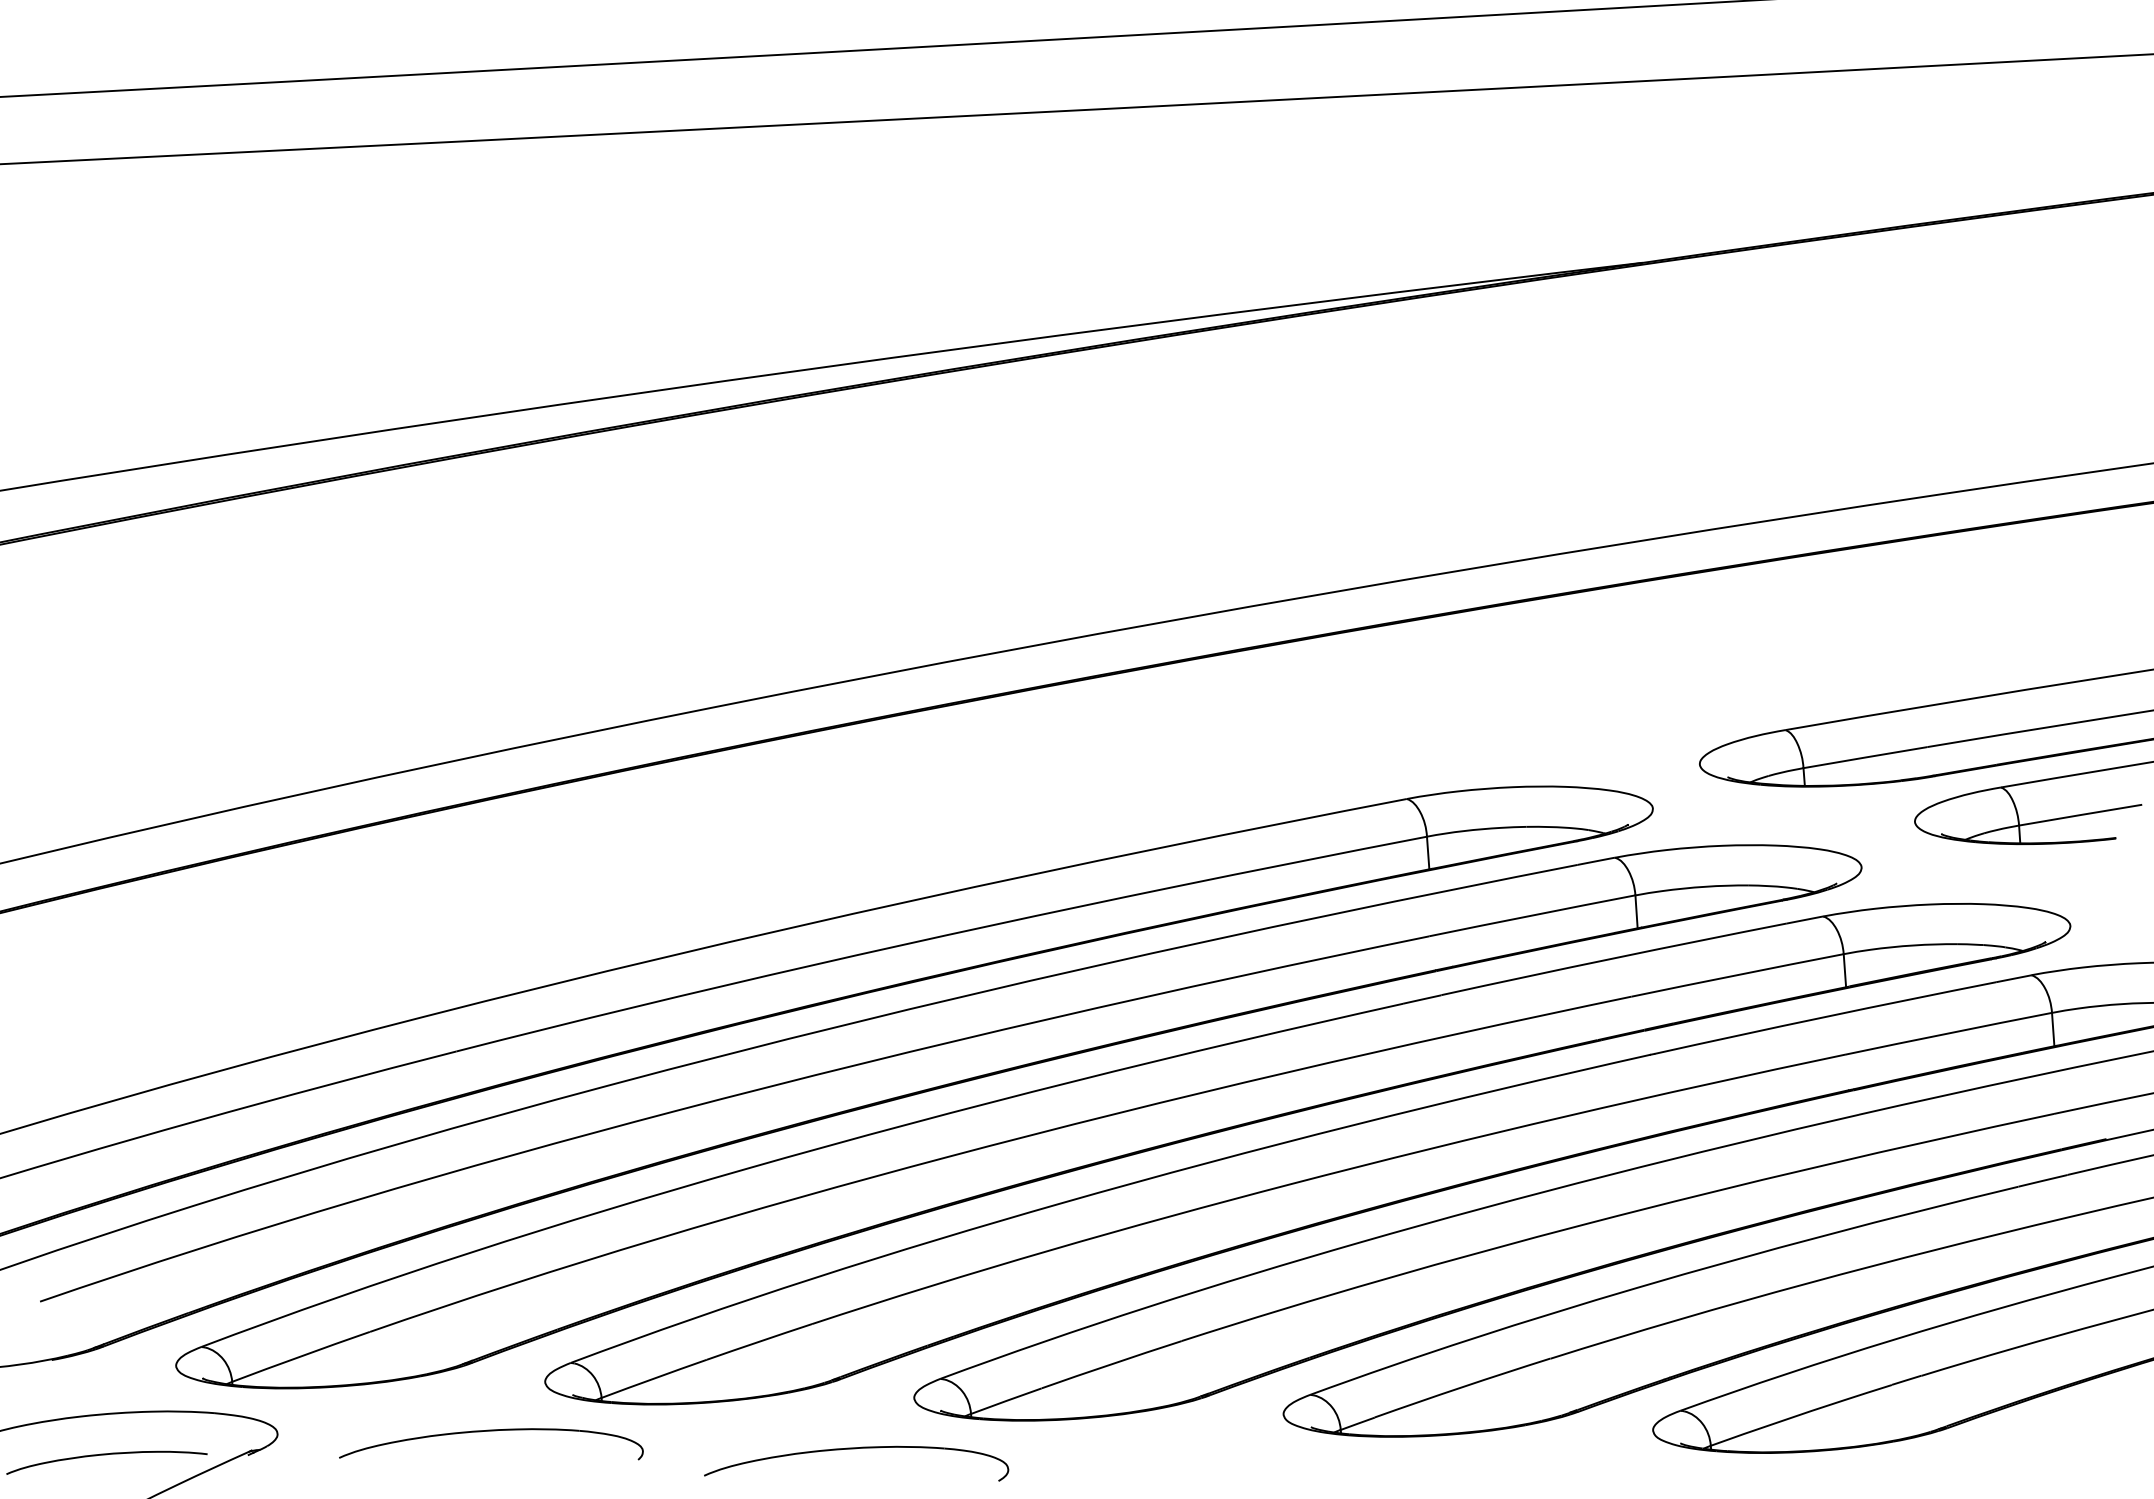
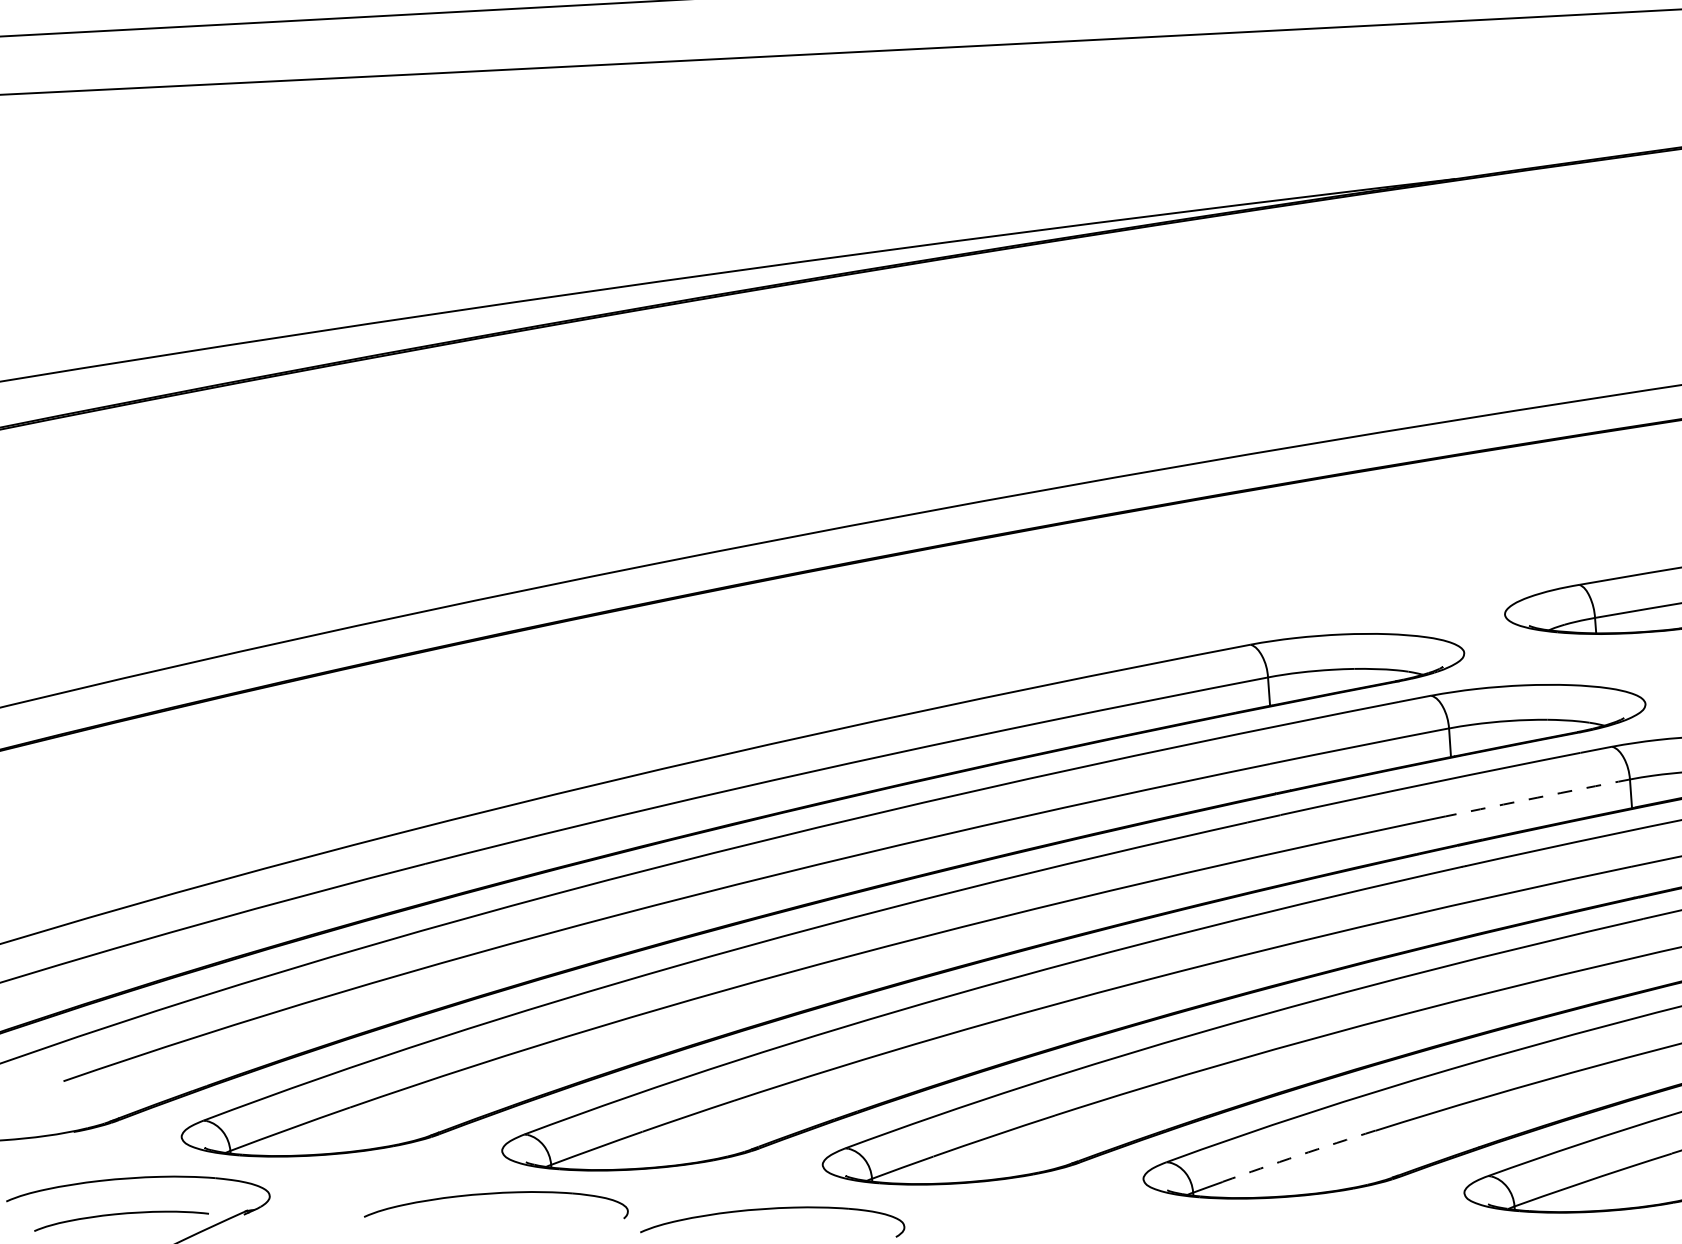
arc: (1737, 975) -> (1537, 798), solid -> dashed
arc: (1462, 1387) -> (1298, 1155), solid -> dashed
part: (491, 1431) -> (496, 1194), moved

